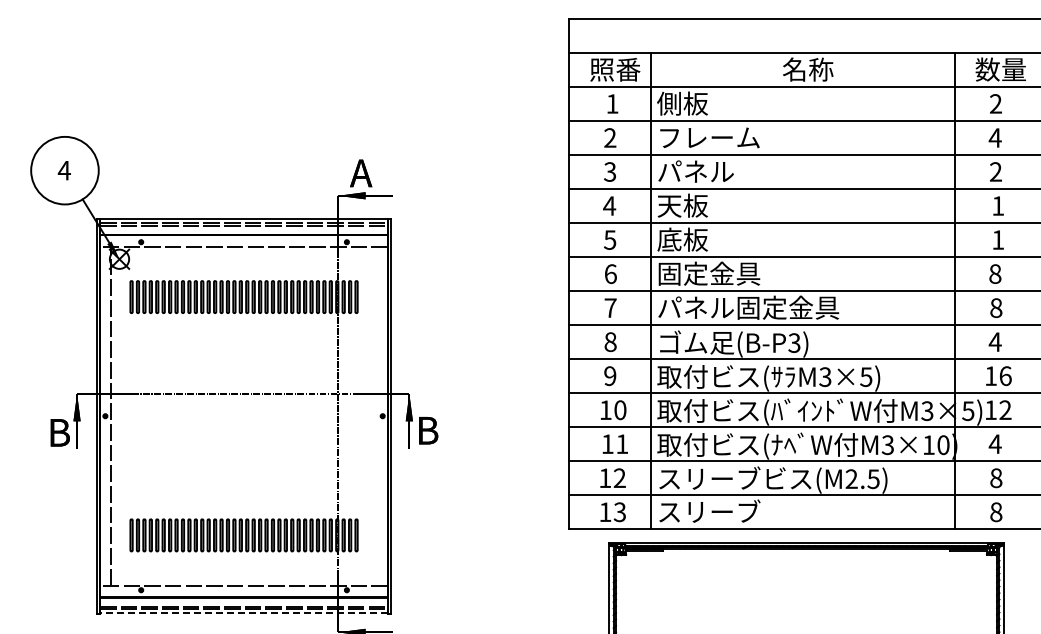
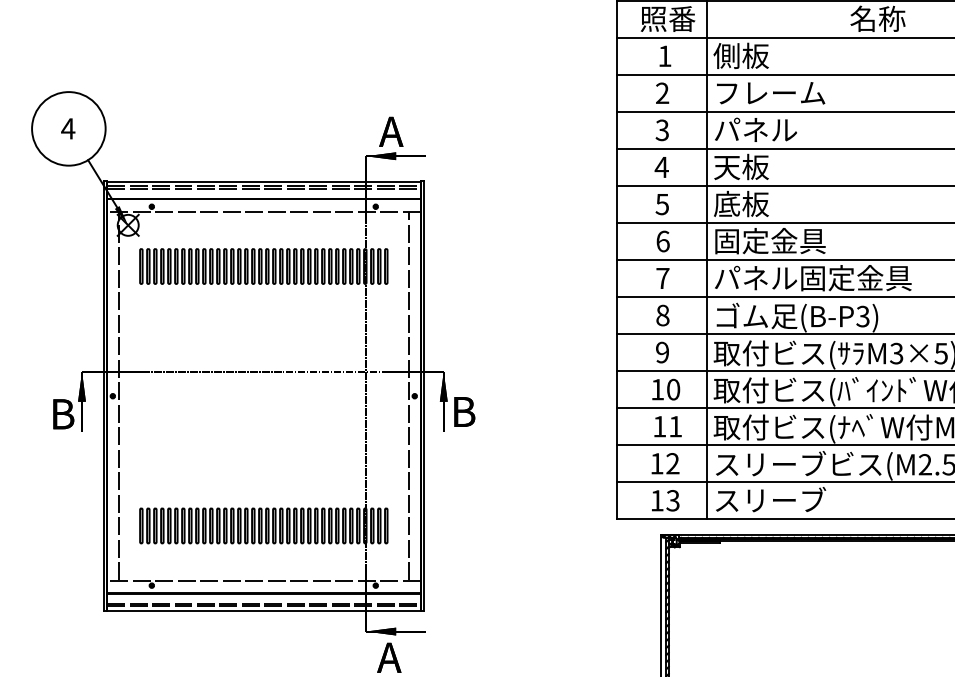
line: (377, 416) -> (409, 396), added
line: (243, 613) -> (263, 610), dashed -> solid

